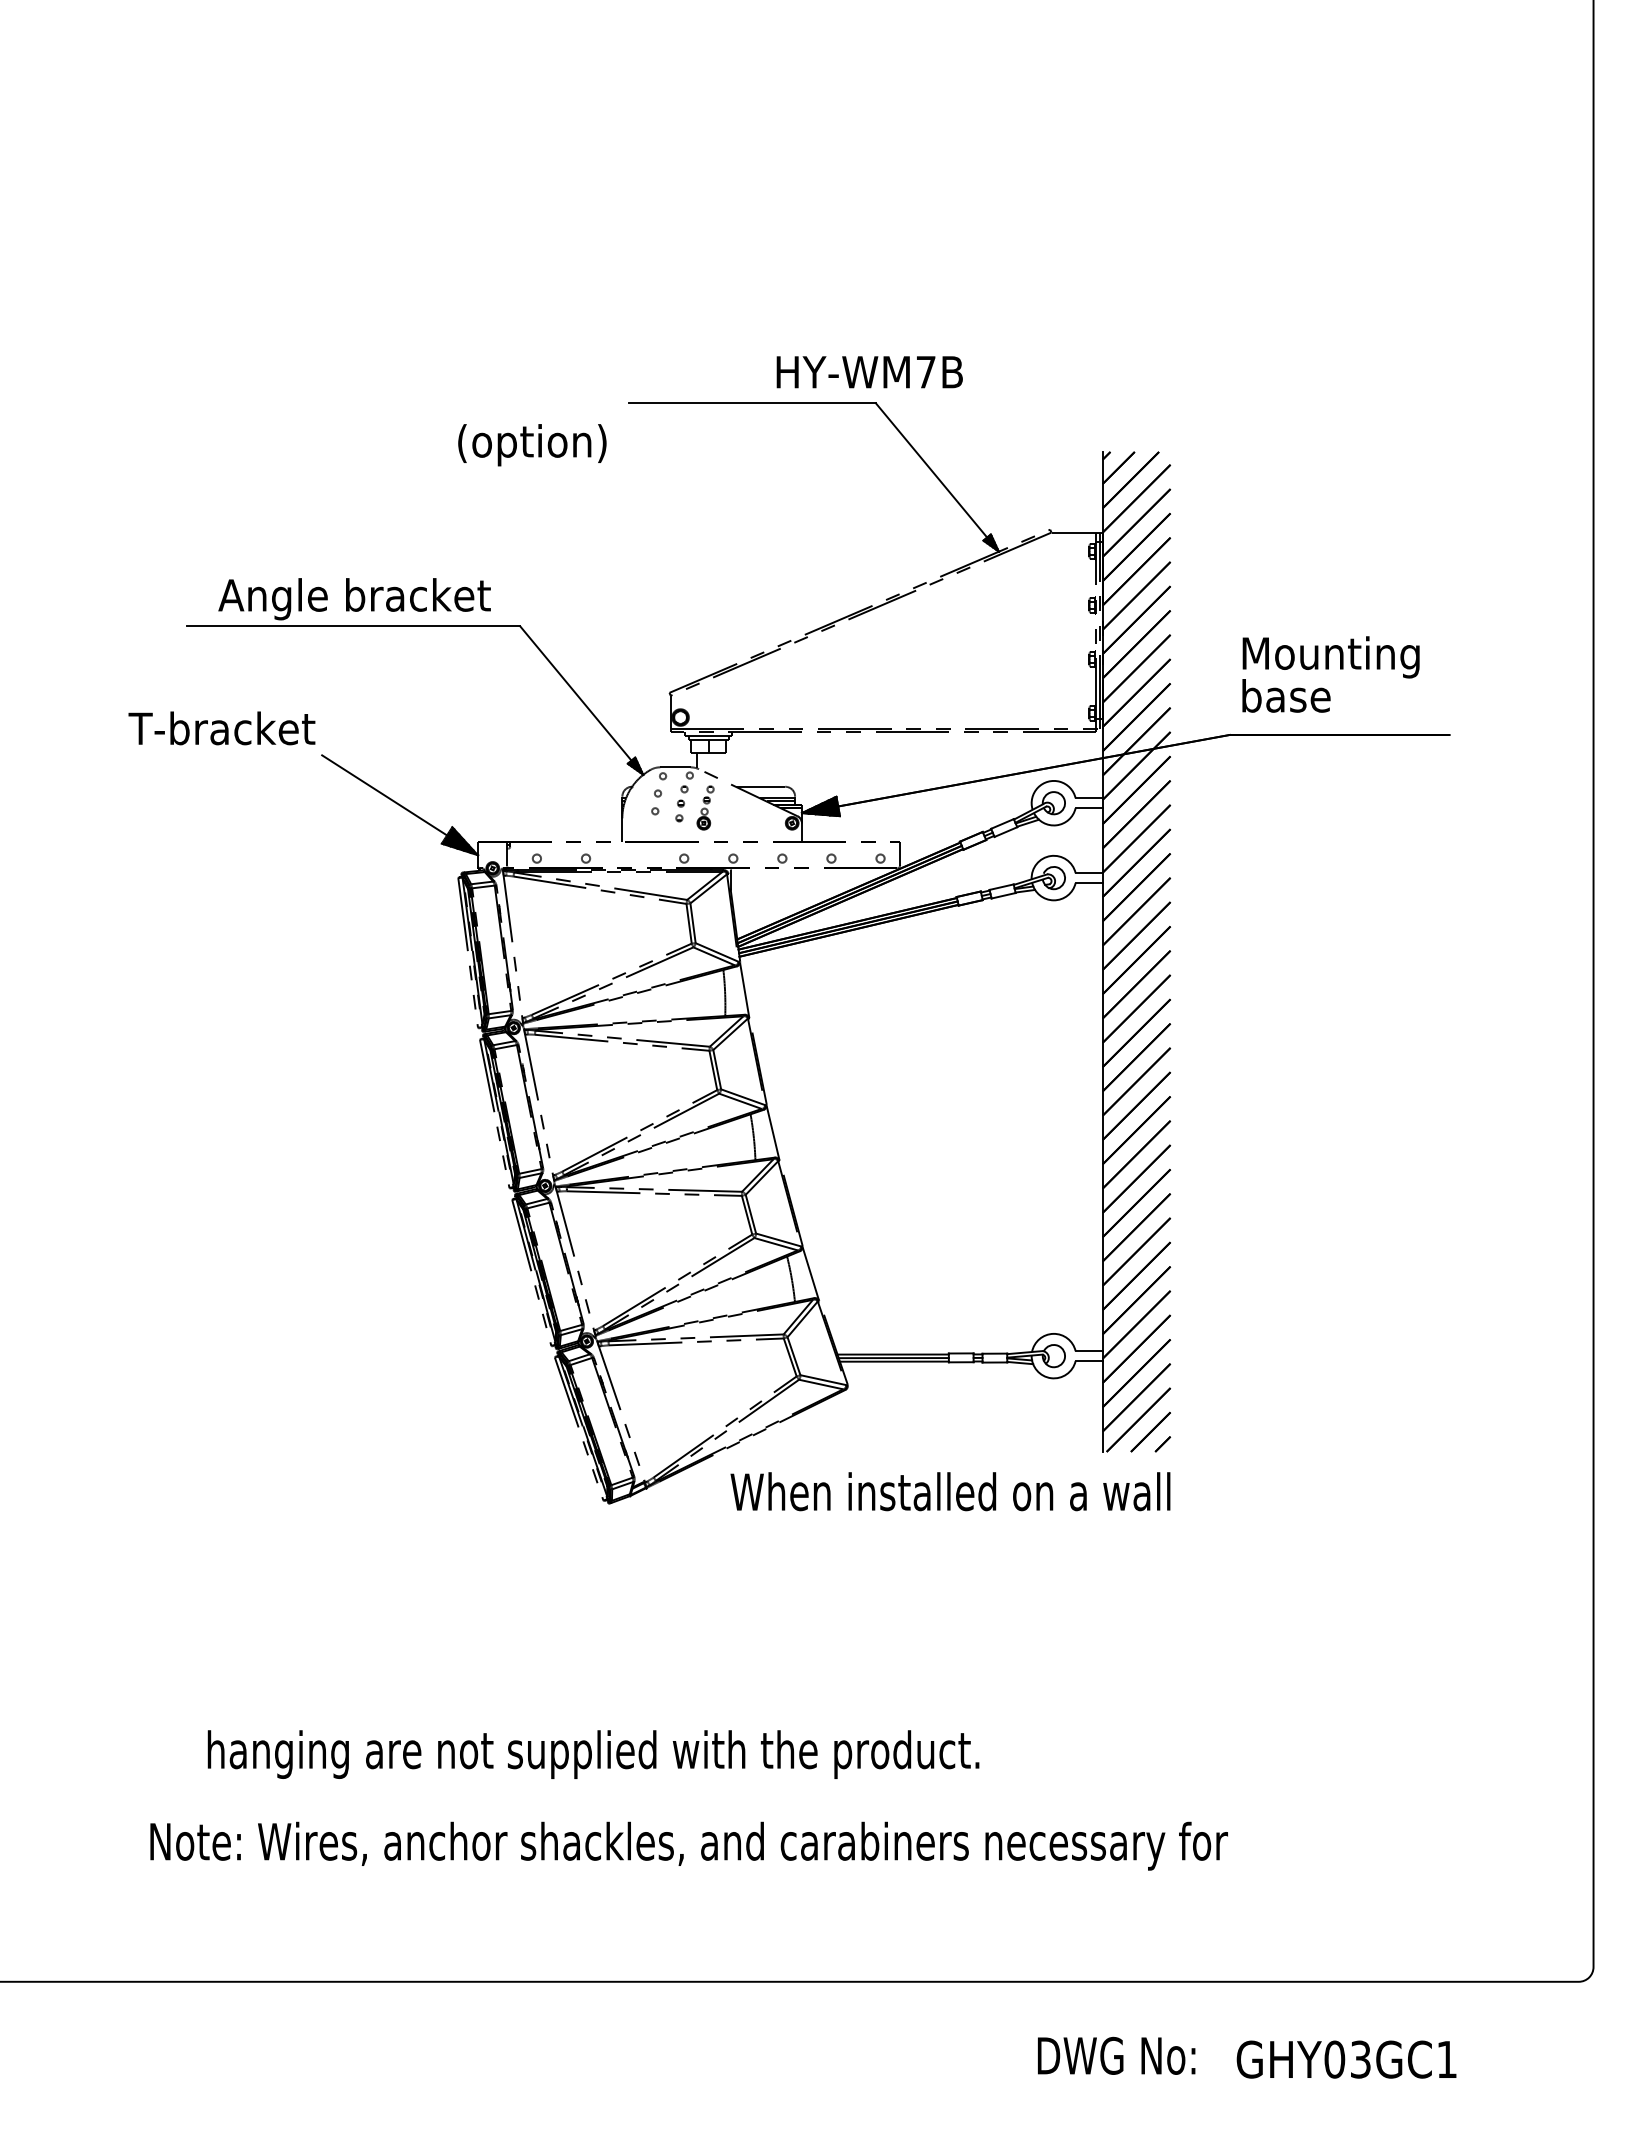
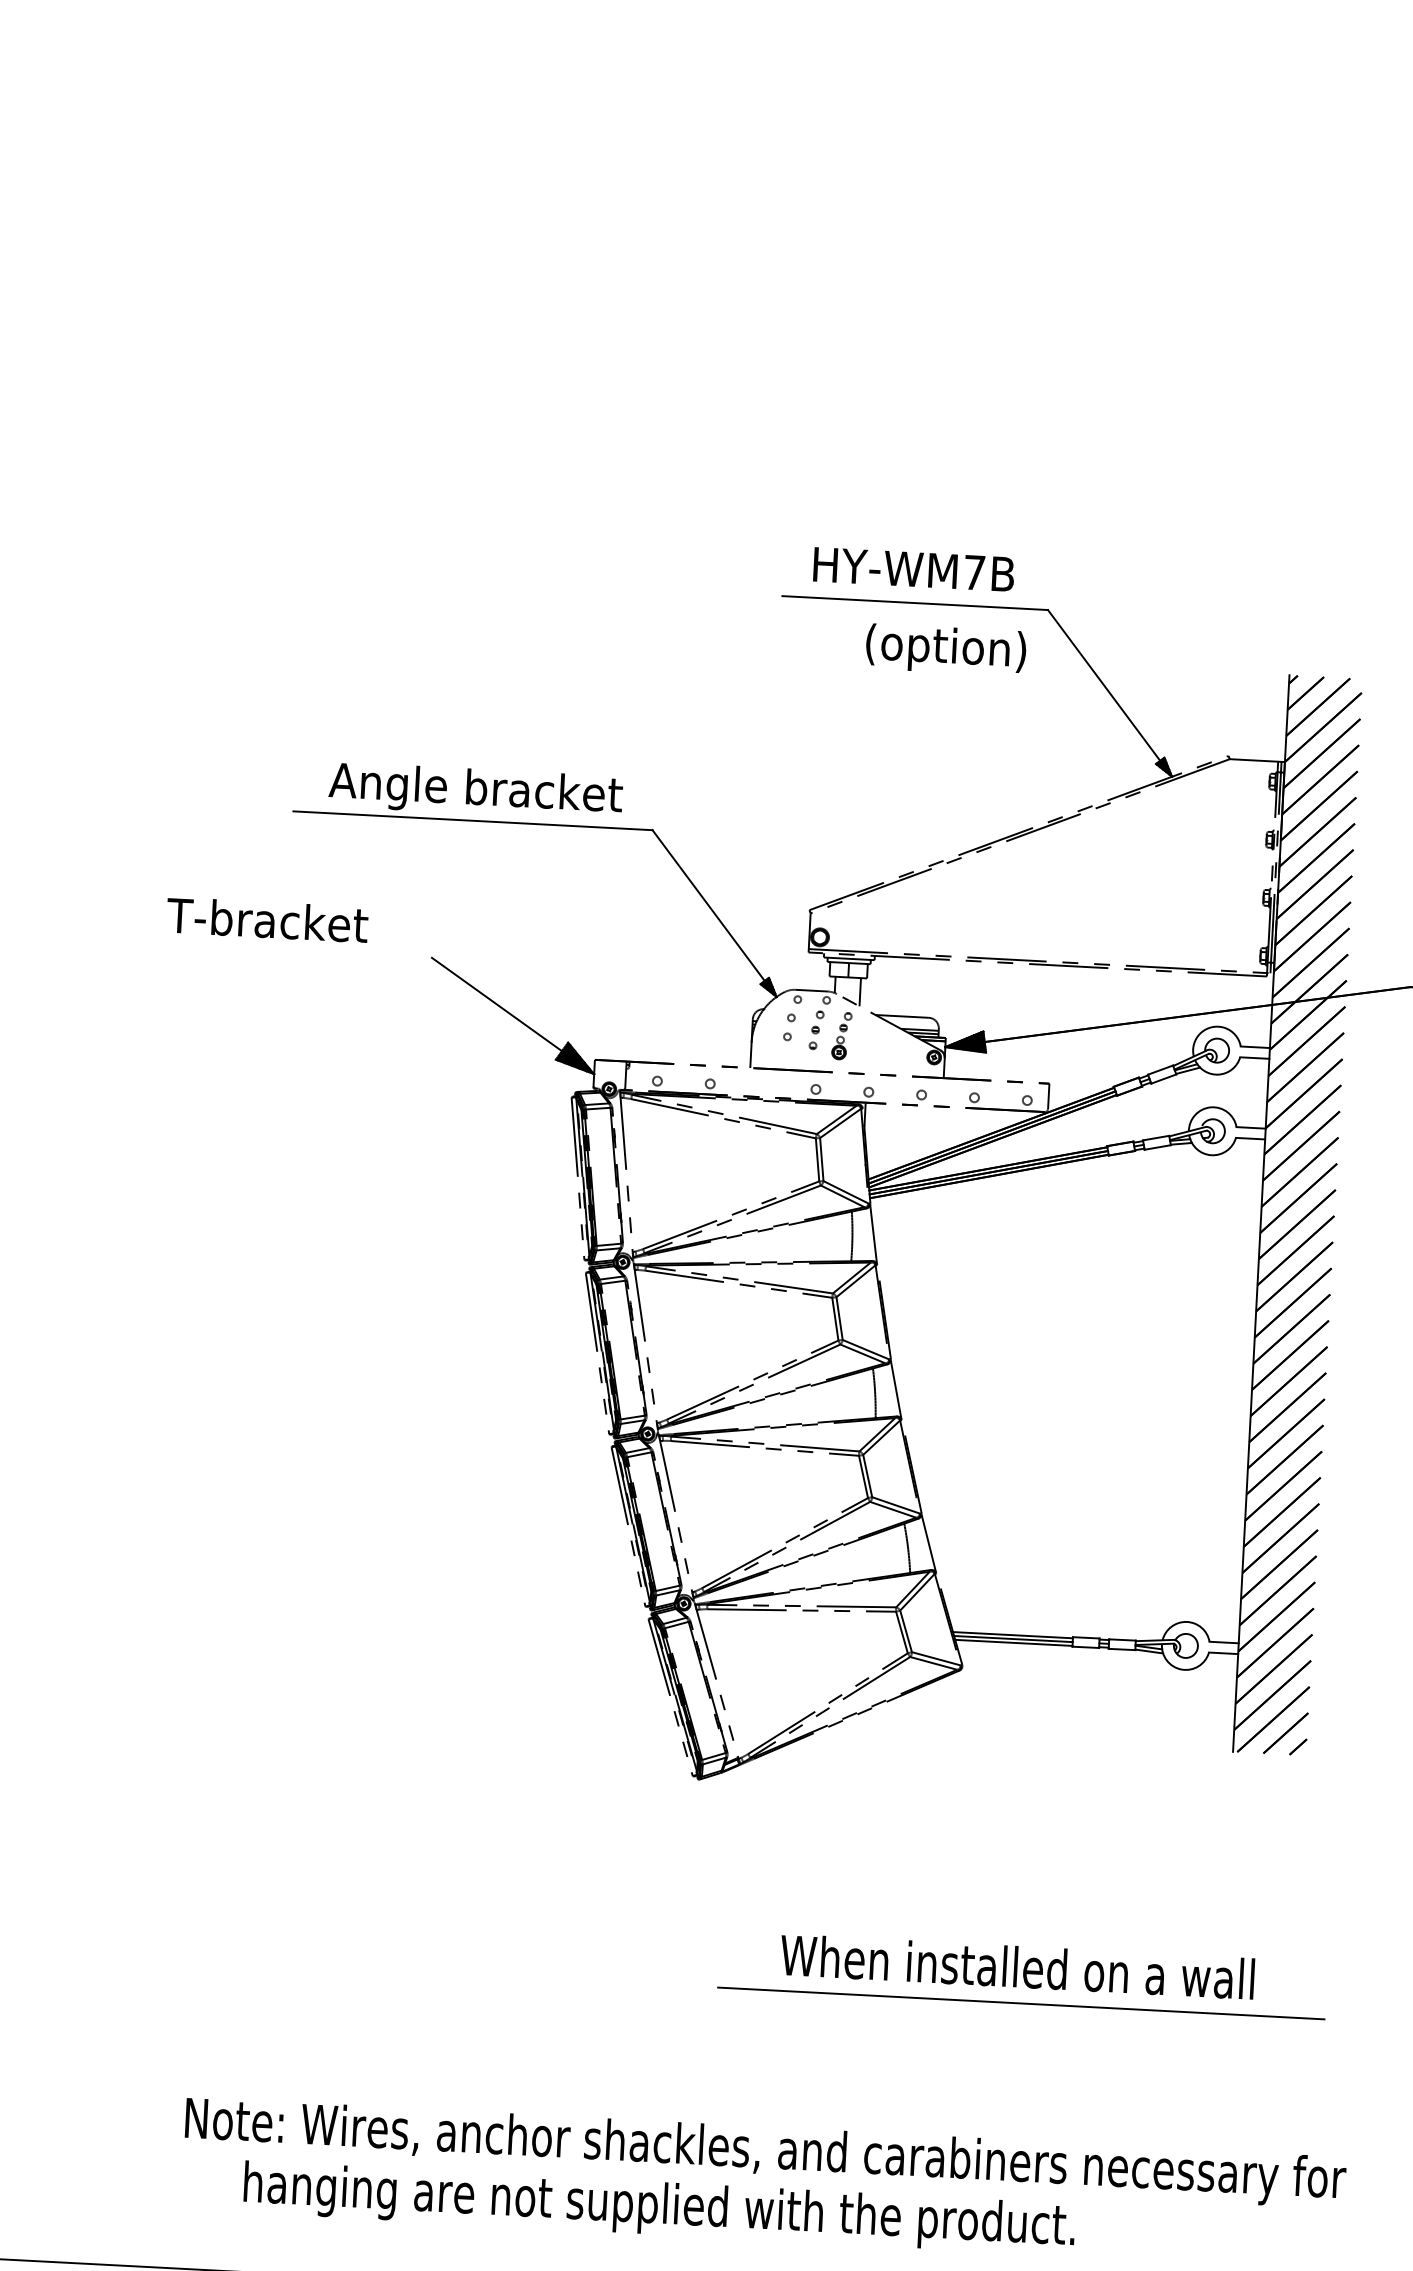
text: (869, 372) -> (913, 569), moved
text: (532, 445) -> (946, 650), moved
text: (221, 728) -> (266, 920), moved
line: (720, 766) -> (860, 992), added
text: (950, 1491) -> (1017, 1966), moved
line: (918, 1694) -> (1021, 2002), added
text: (593, 1754) -> (659, 2208), moved

